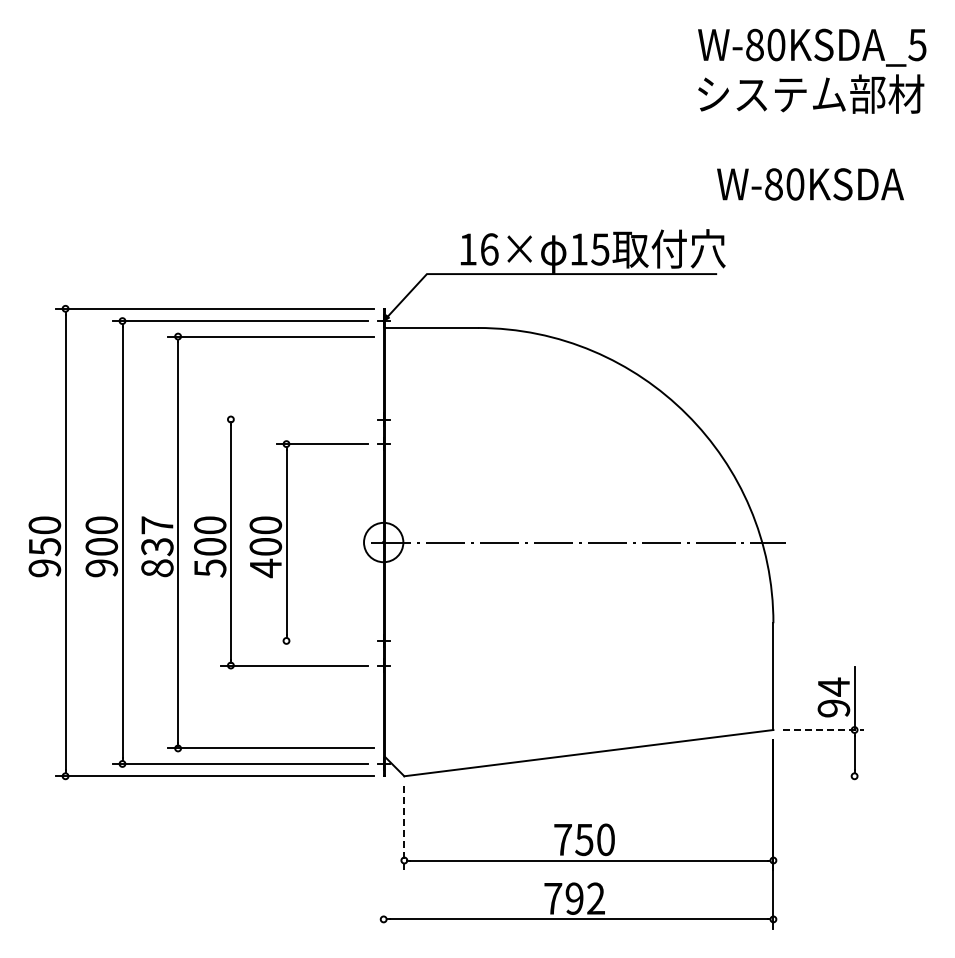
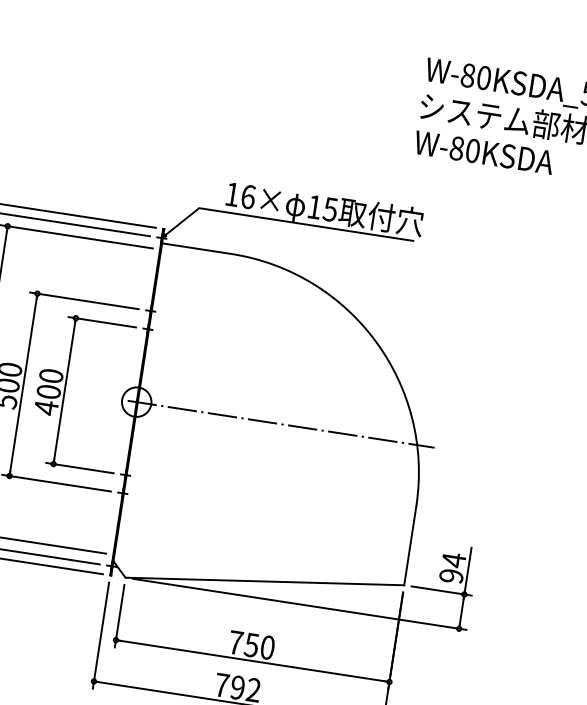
text: (810, 184) -> (484, 152), moved
line: (294, 419) -> (84, 300), added
line: (321, 640) -> (79, 467), added
line: (823, 730) -> (441, 591), dashed -> solid
line: (639, 776) -> (299, 604), added
line: (404, 828) -> (119, 616), dashed -> solid
line: (383, 857) -> (100, 635), added

